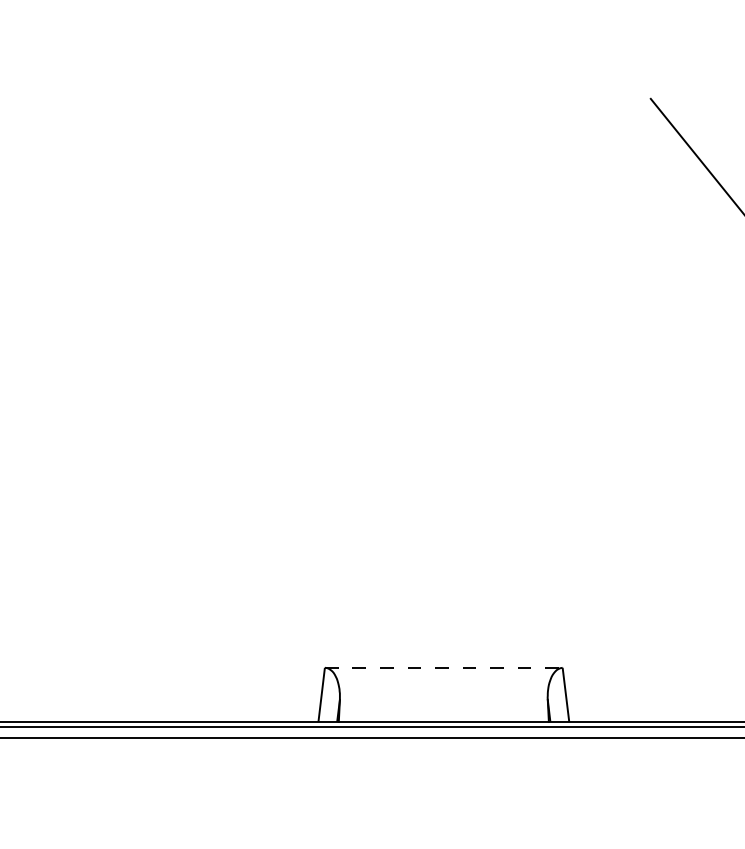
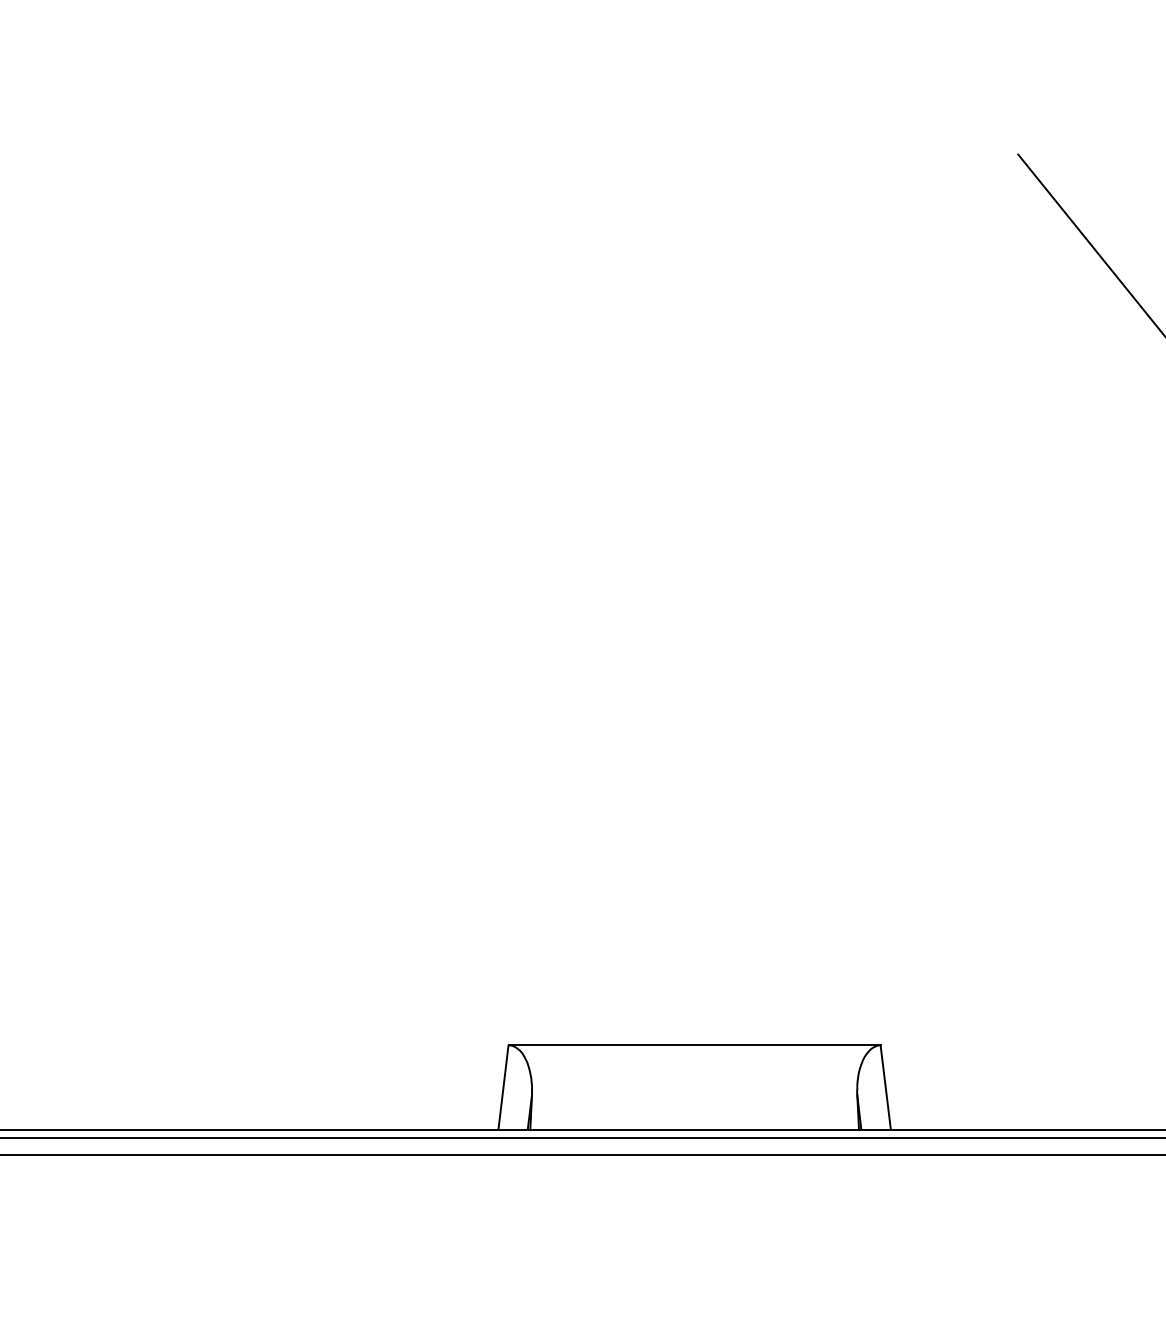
line: (443, 667) -> (694, 1044), dashed -> solid

